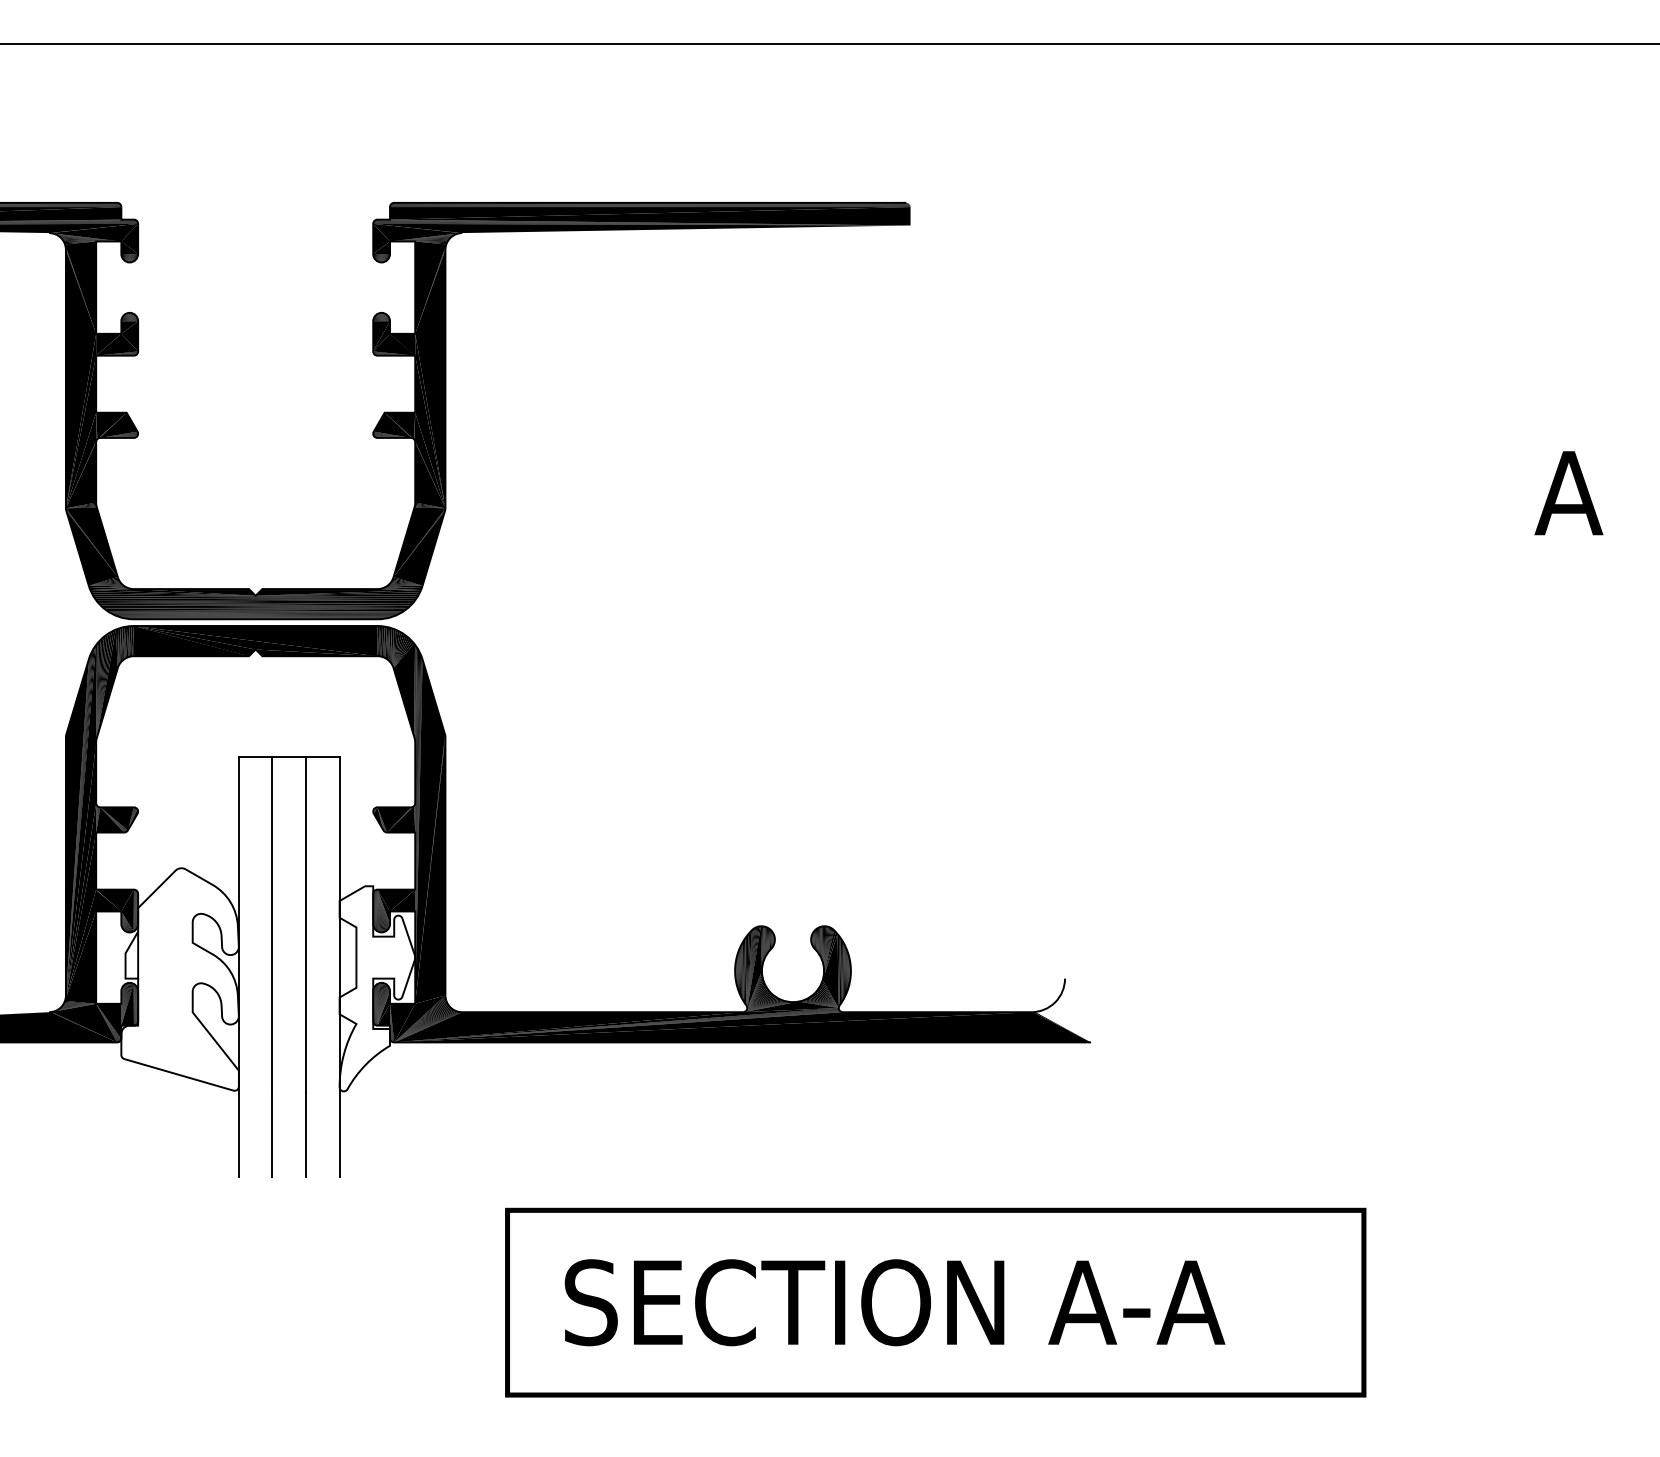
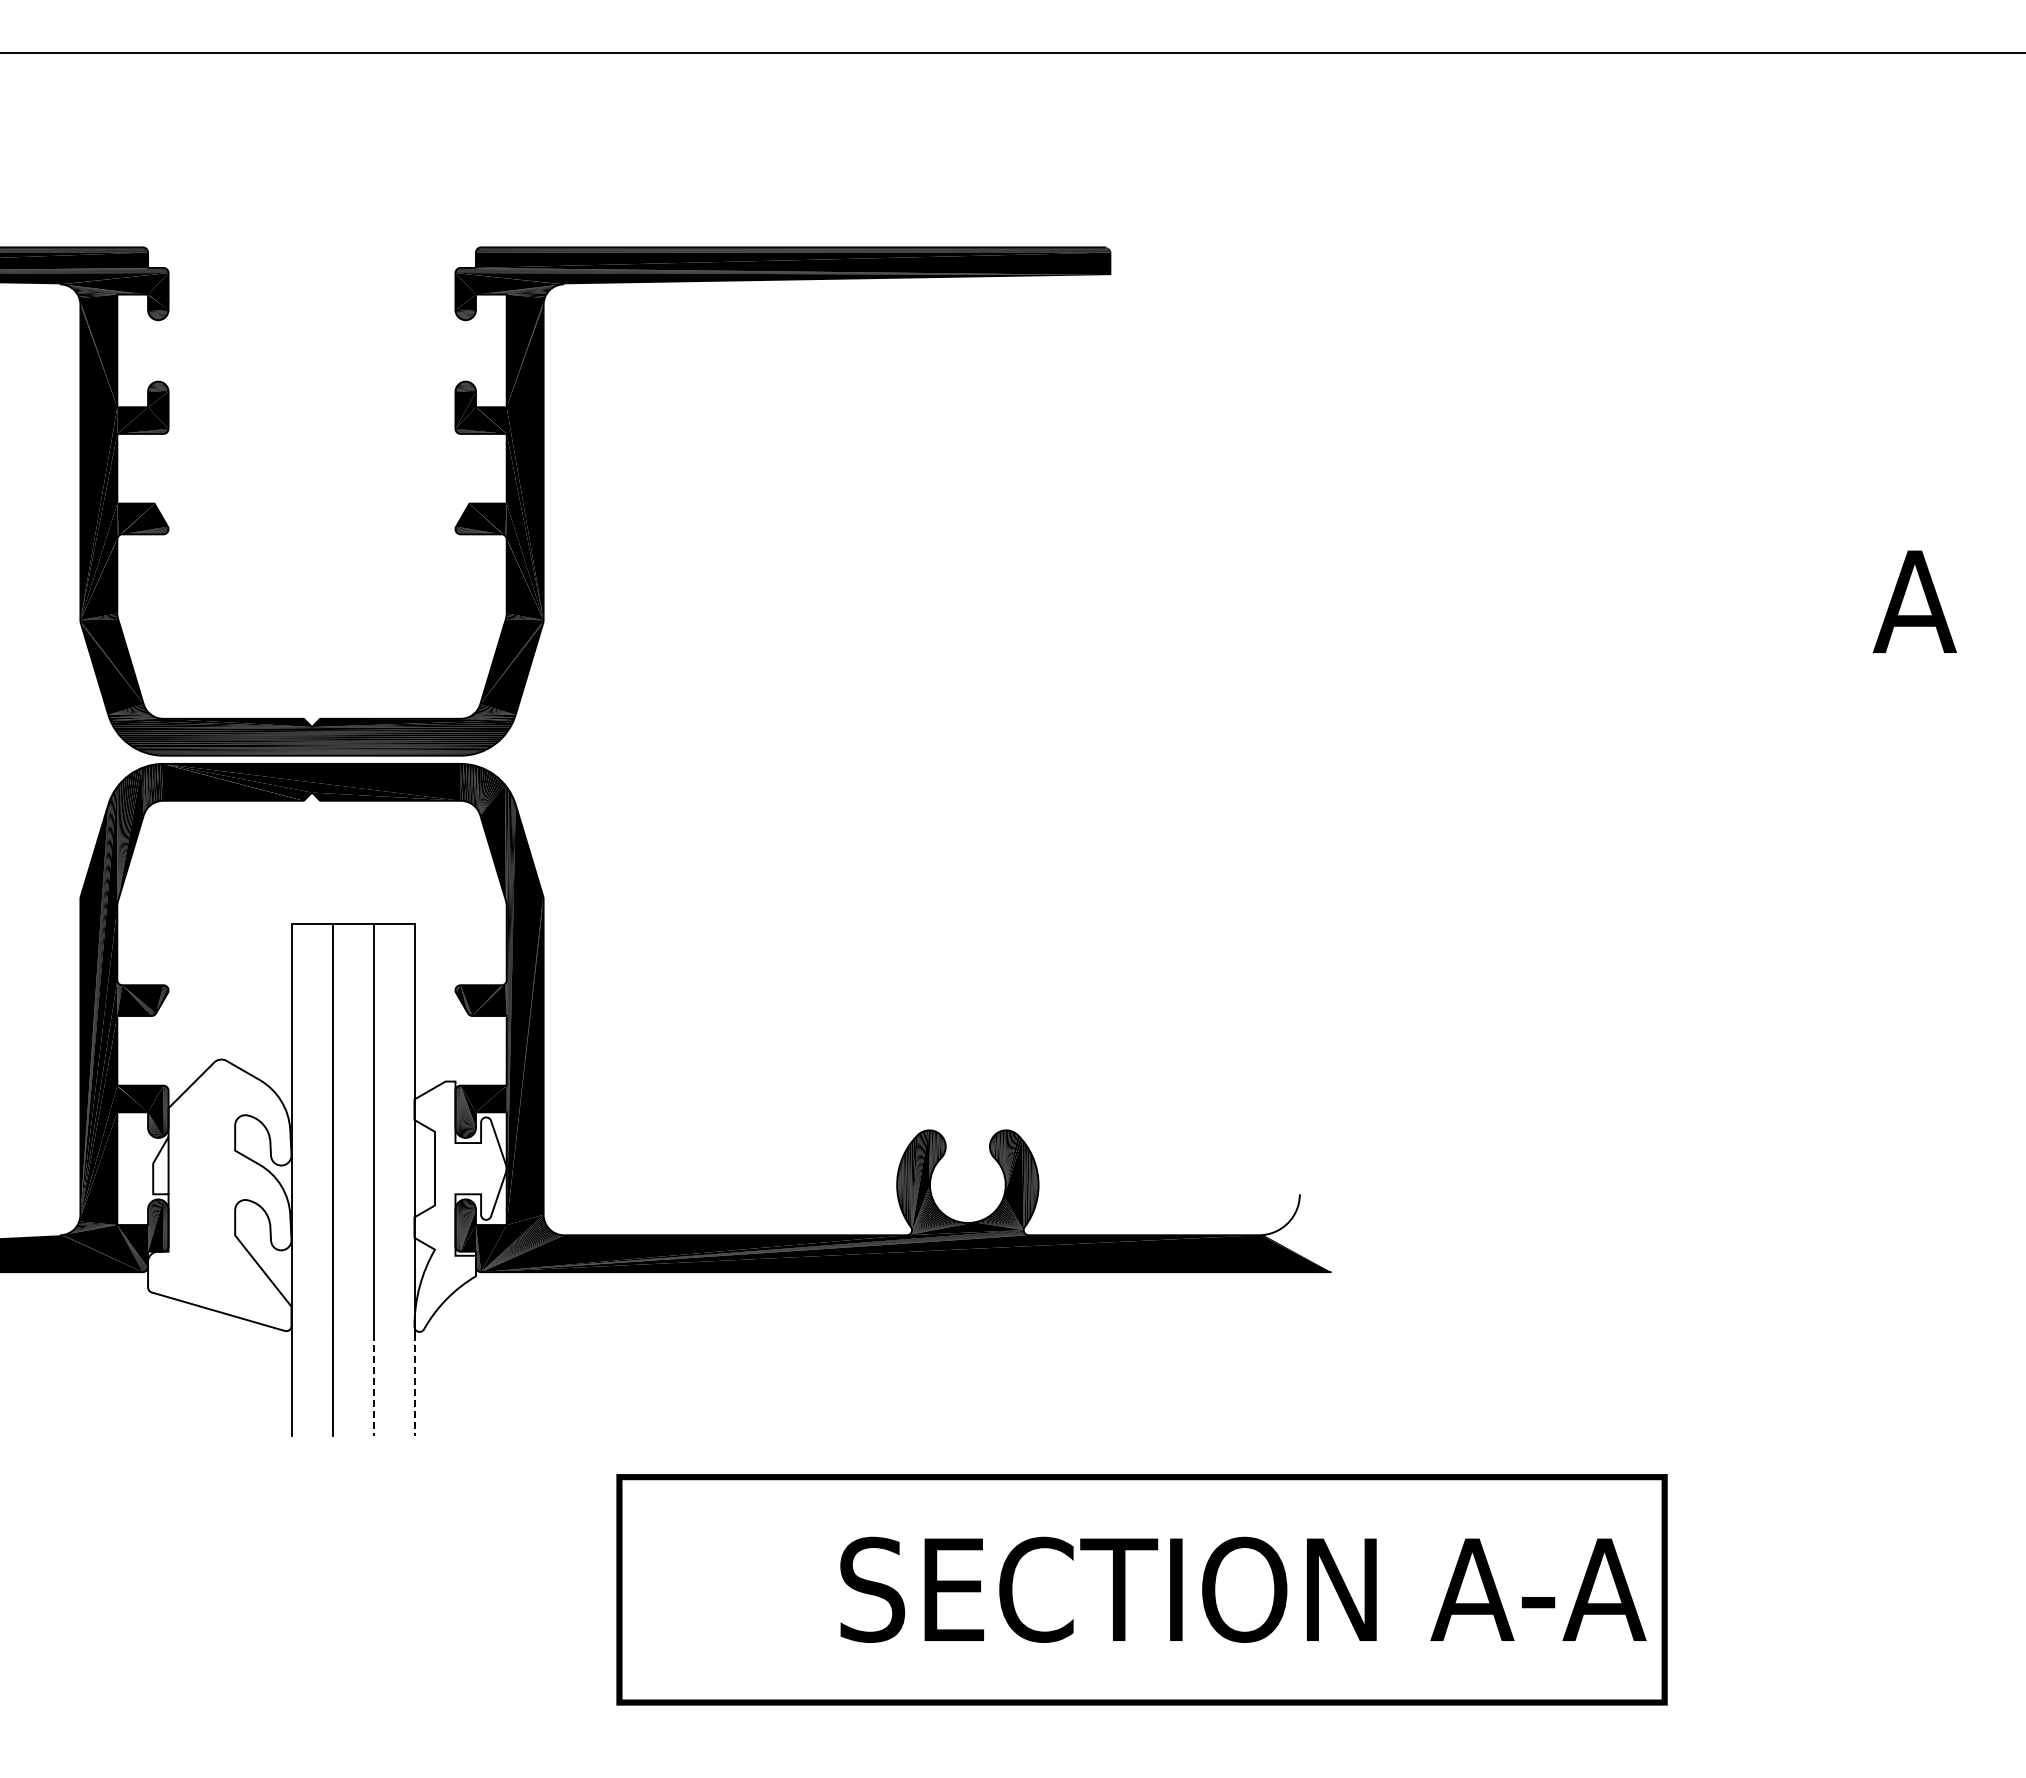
line: (306, 1135) -> (373, 1385), solid -> dashed
line: (339, 1135) -> (414, 1385), solid -> dashed
text: (895, 1302) -> (1243, 1589), moved

